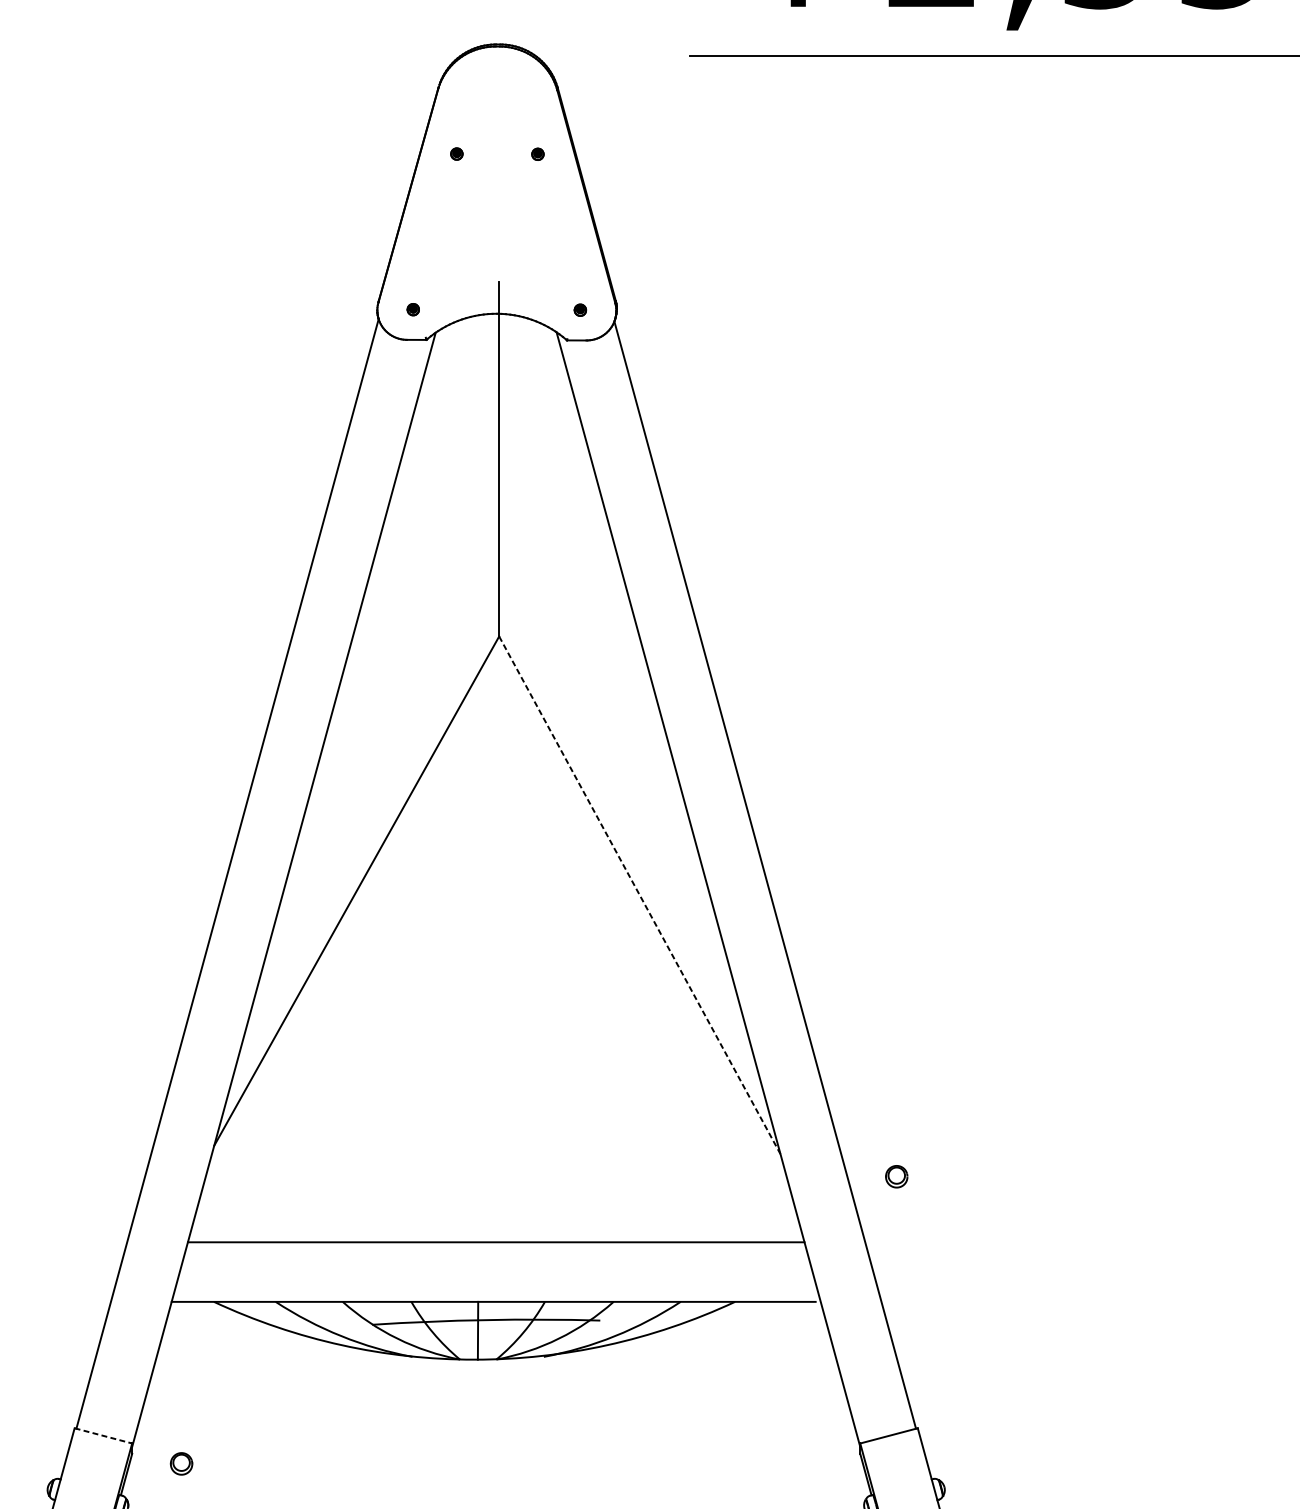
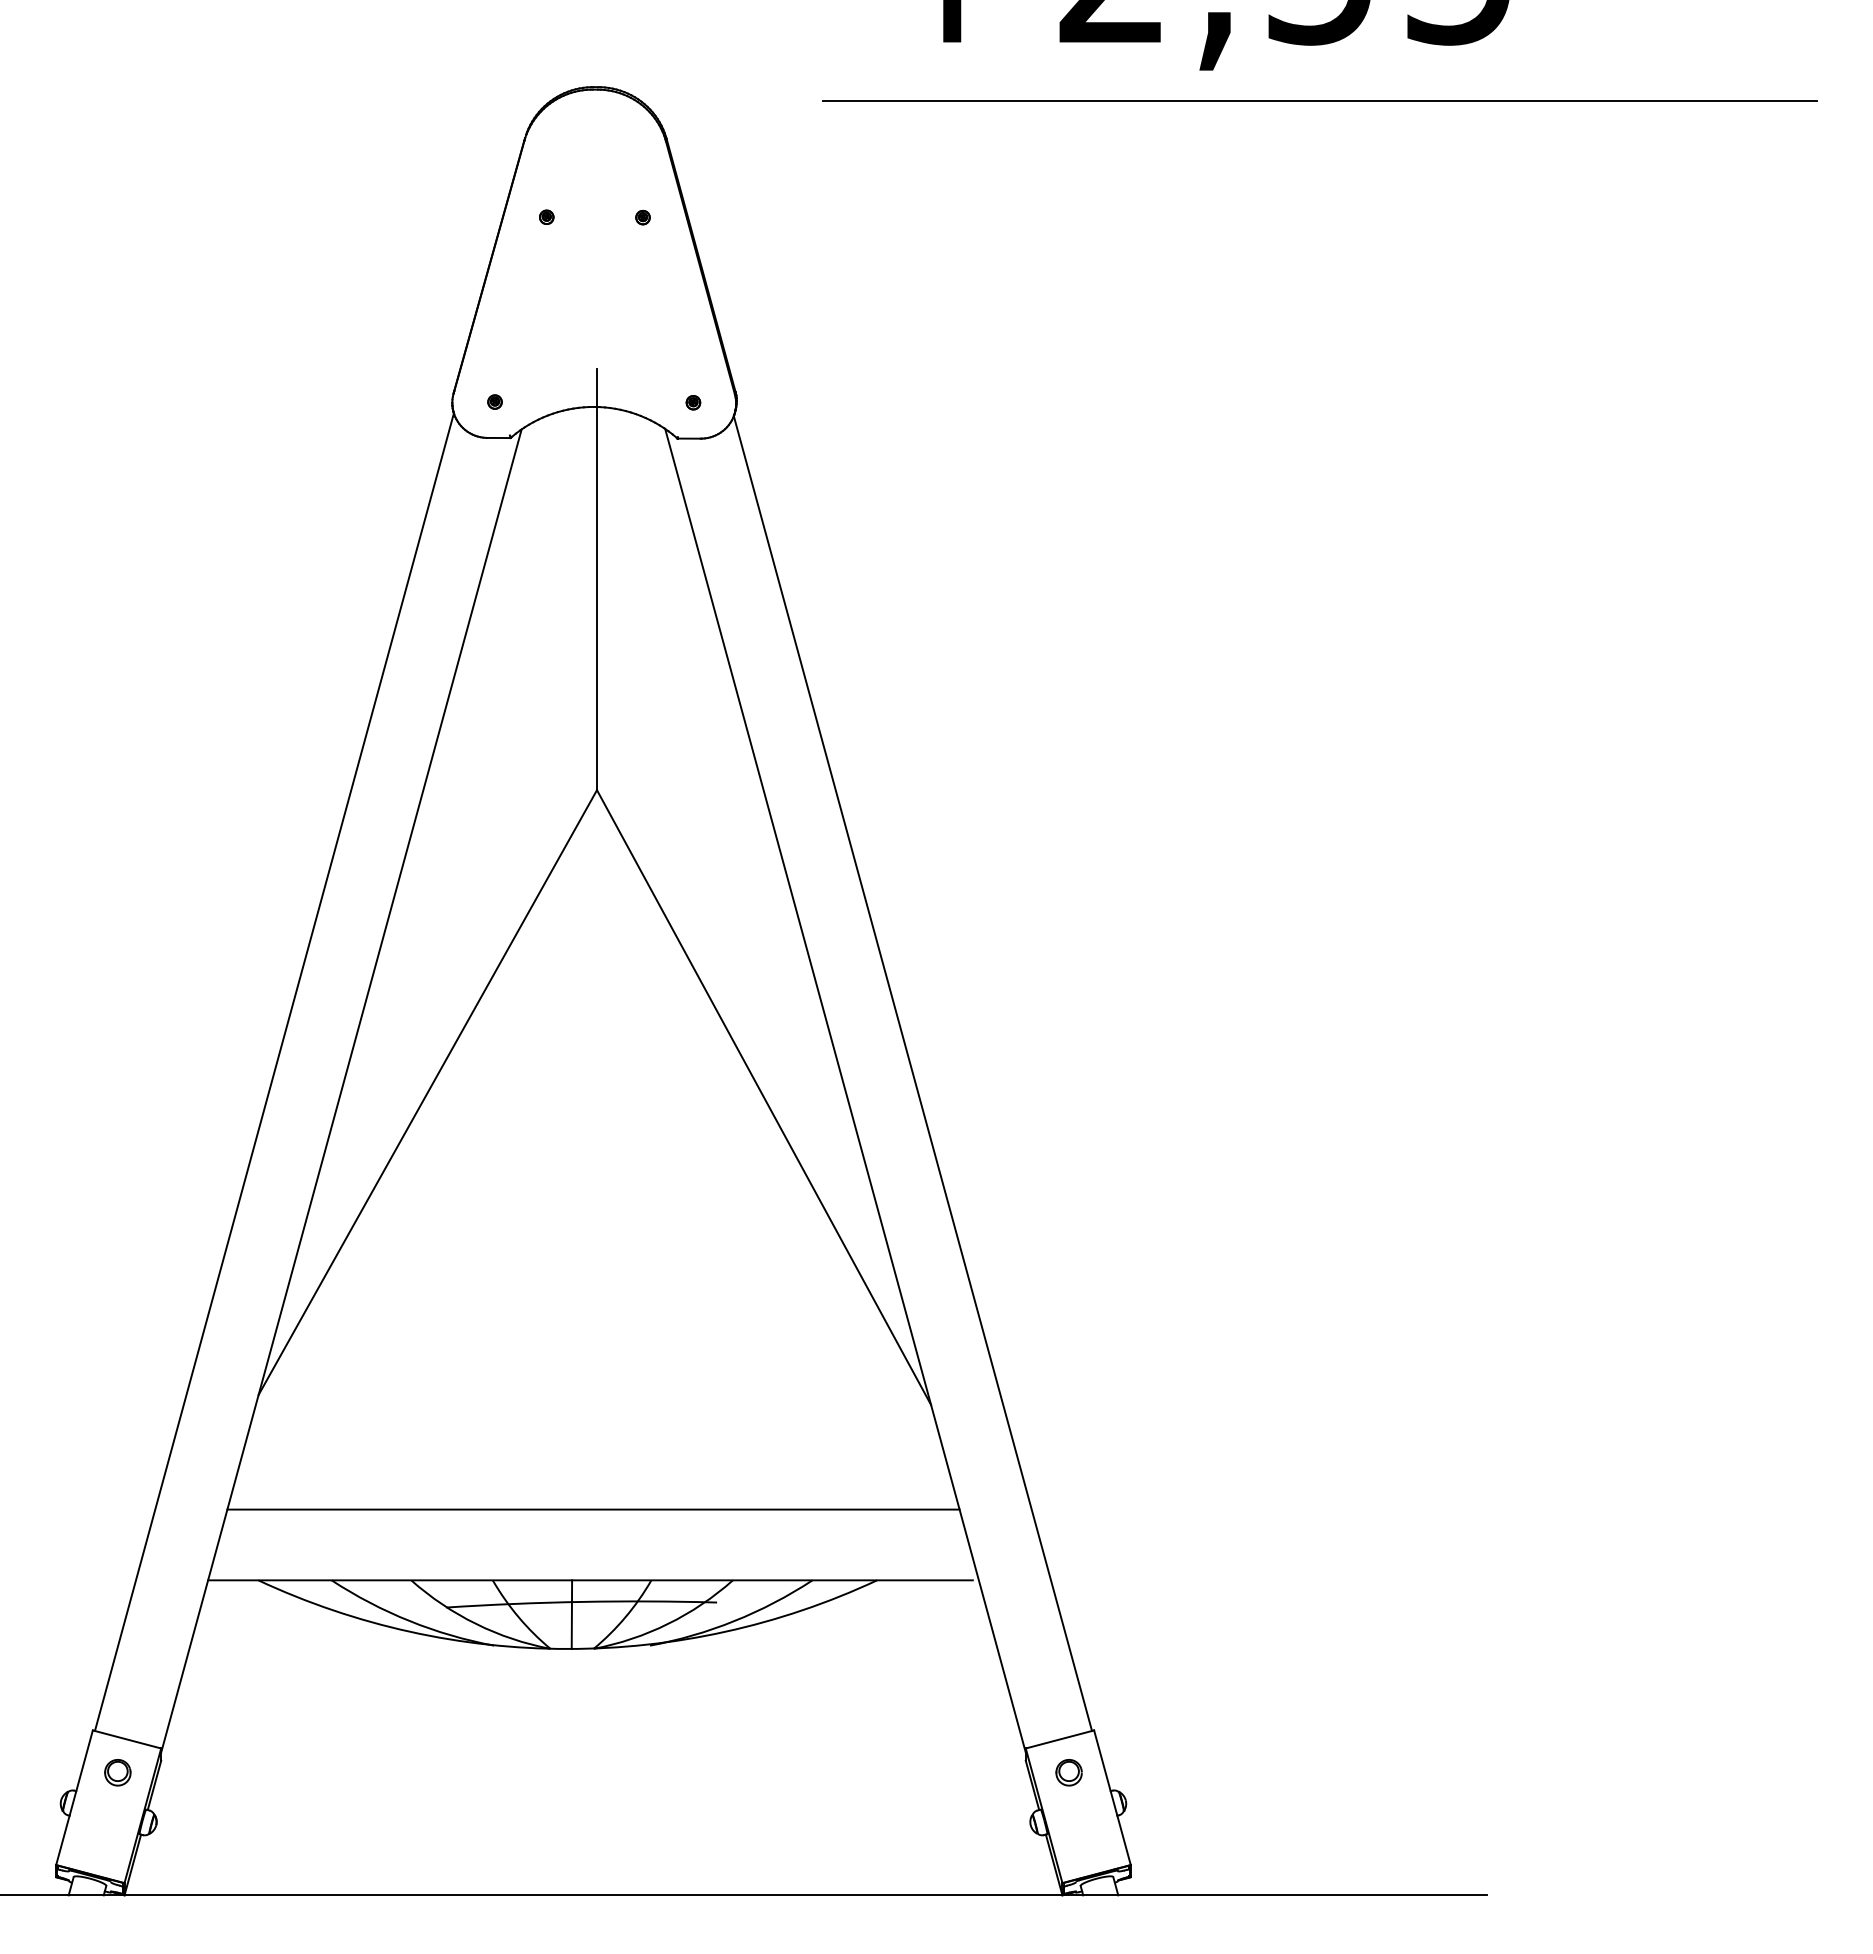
line: (640, 895) -> (764, 1097), dashed -> solid
part: (896, 1176) -> (1068, 1772), moved
line: (103, 1435) -> (127, 1739), dashed -> solid
part: (181, 1463) -> (117, 1772), moved

